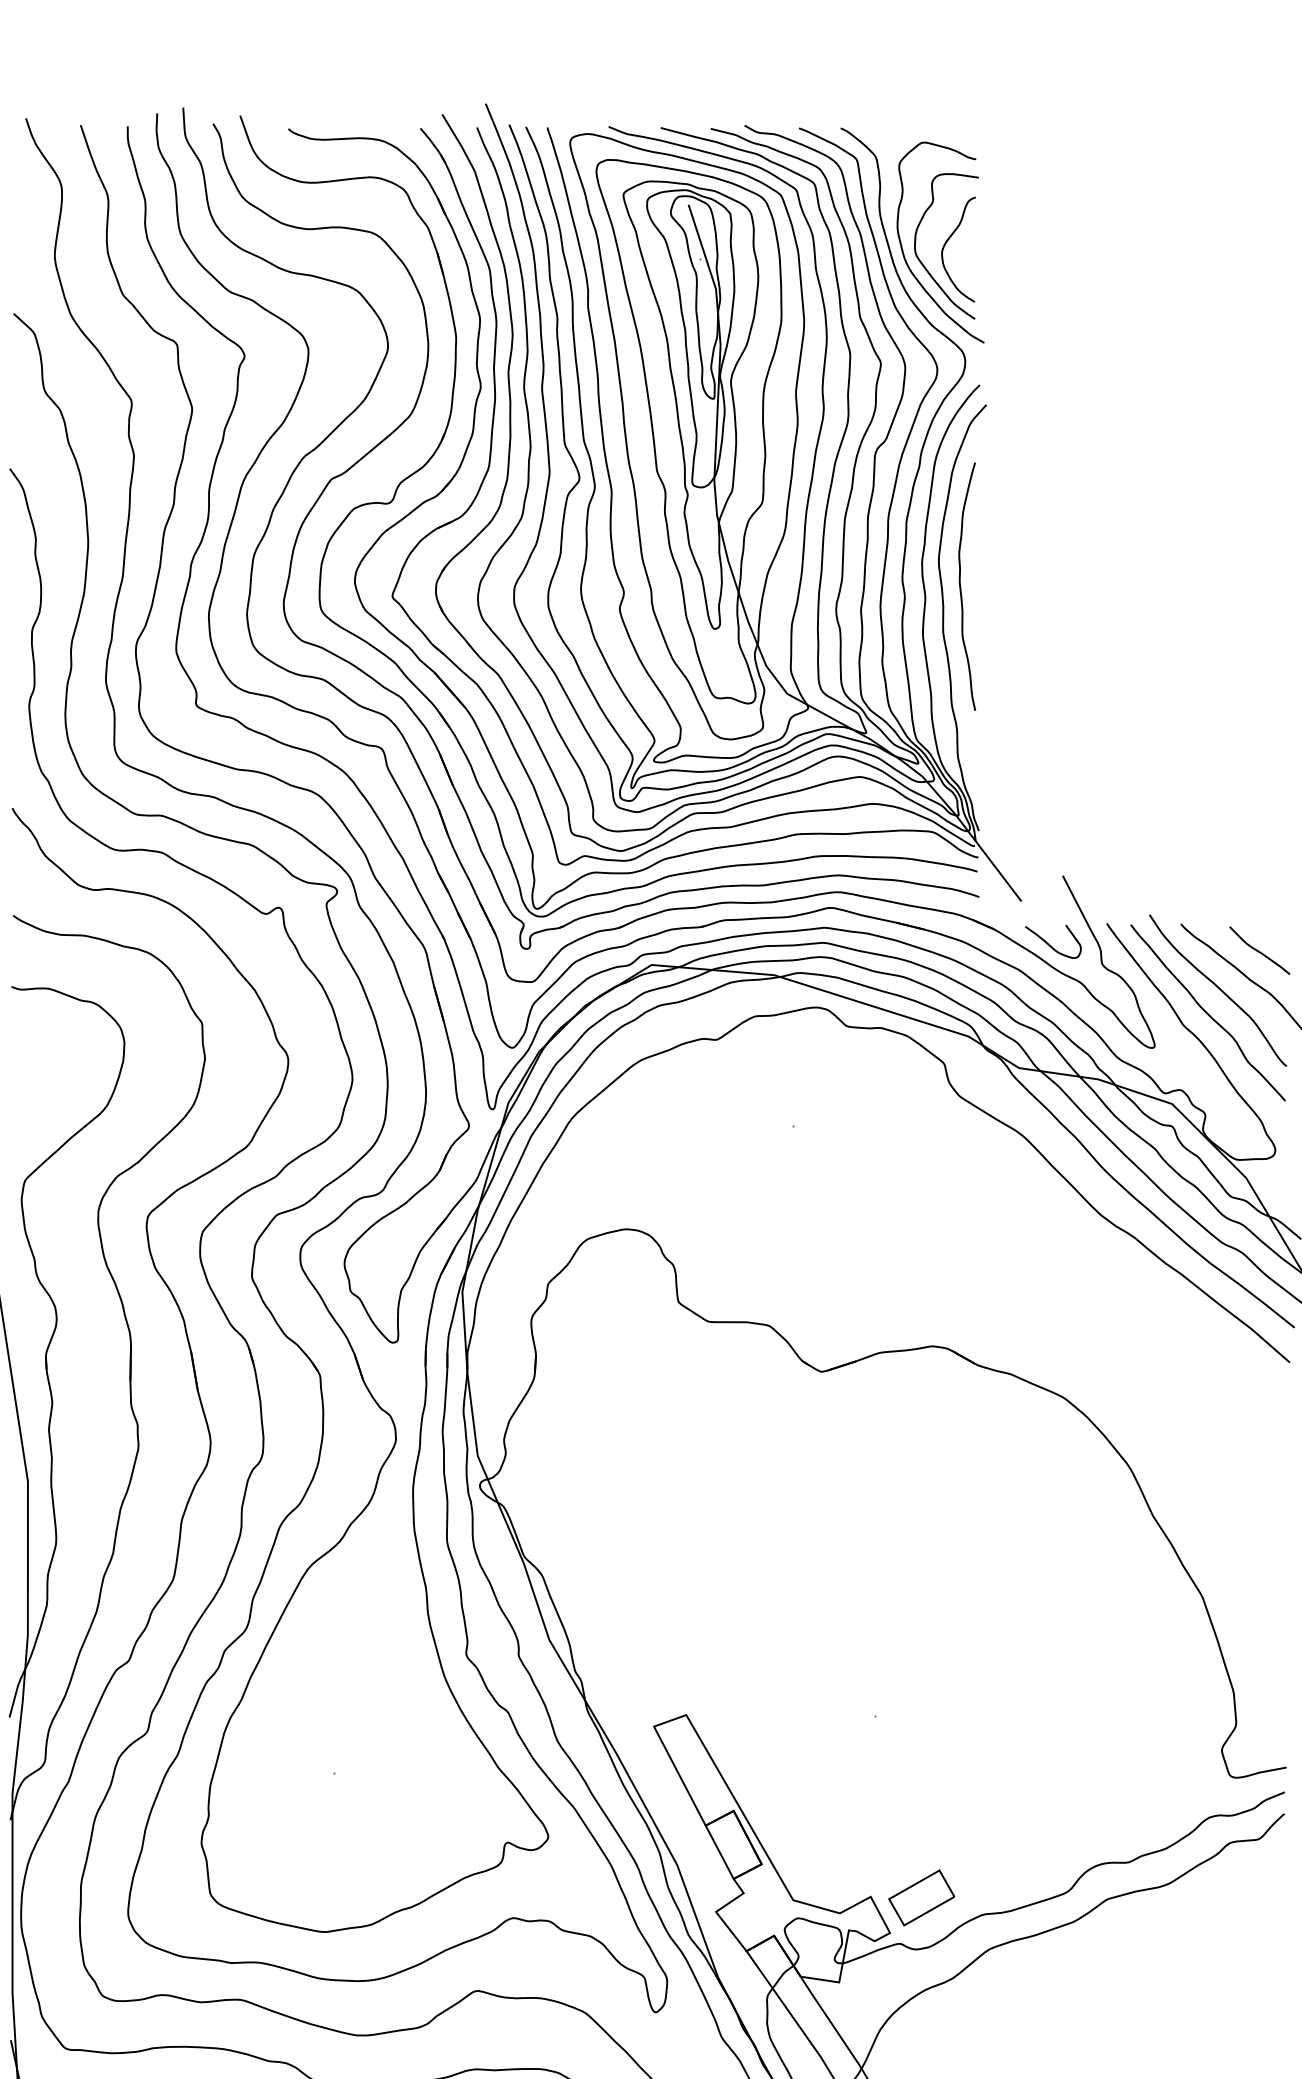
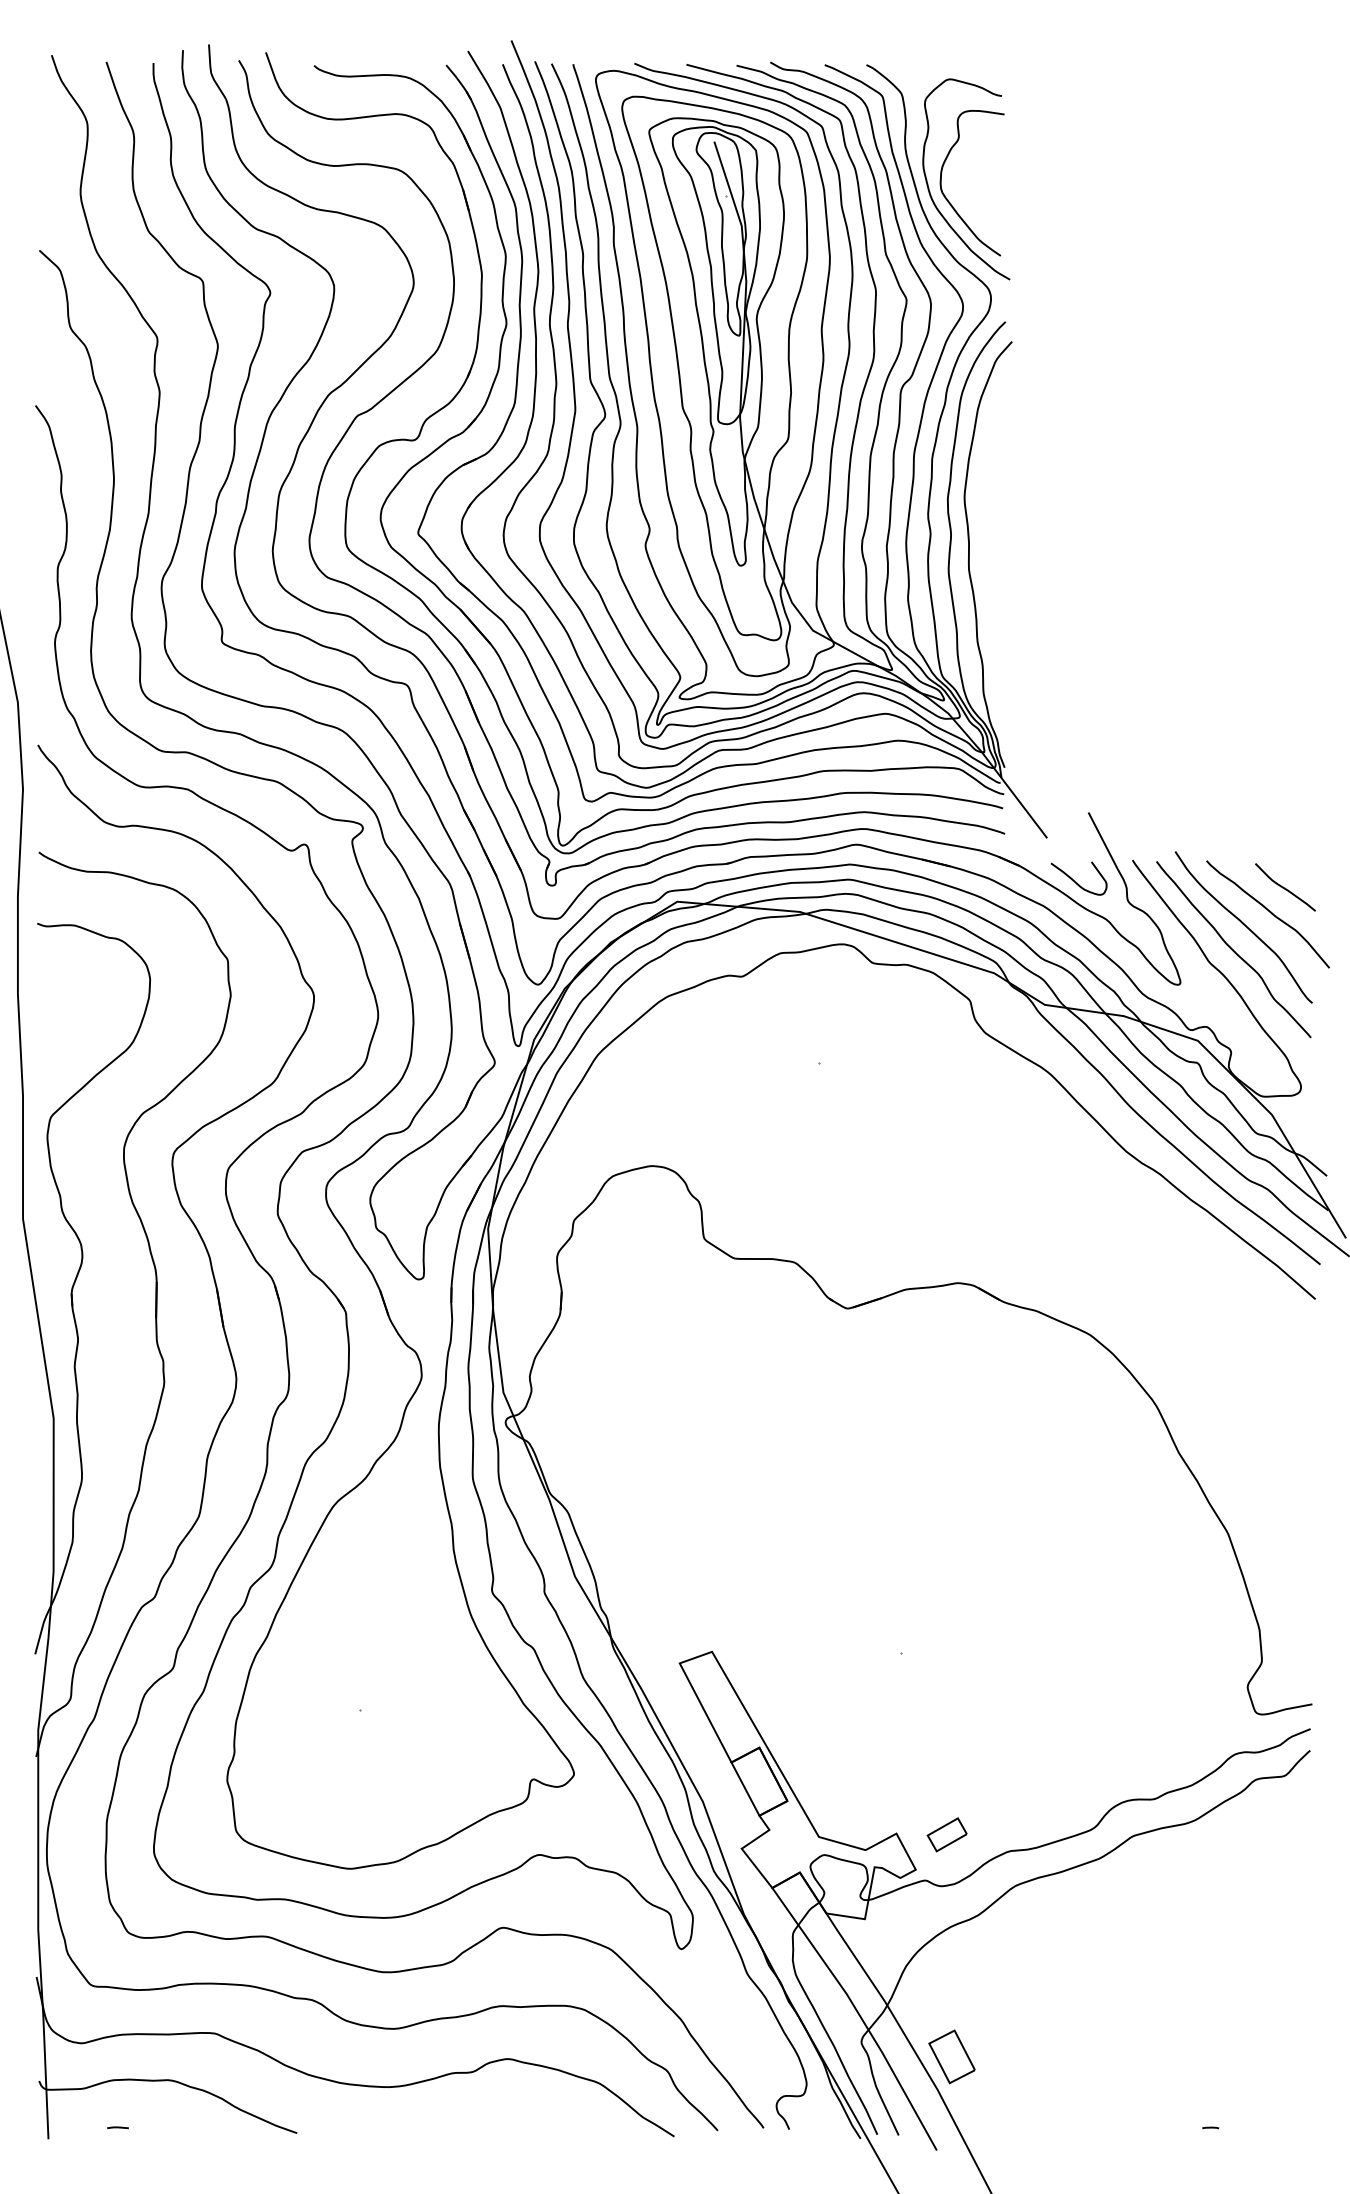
curve: (946, 243) -> (972, 180), removed
curve: (961, 588) -> (987, 525), removed
part: (920, 1897) -> (946, 1834), size x0.6

